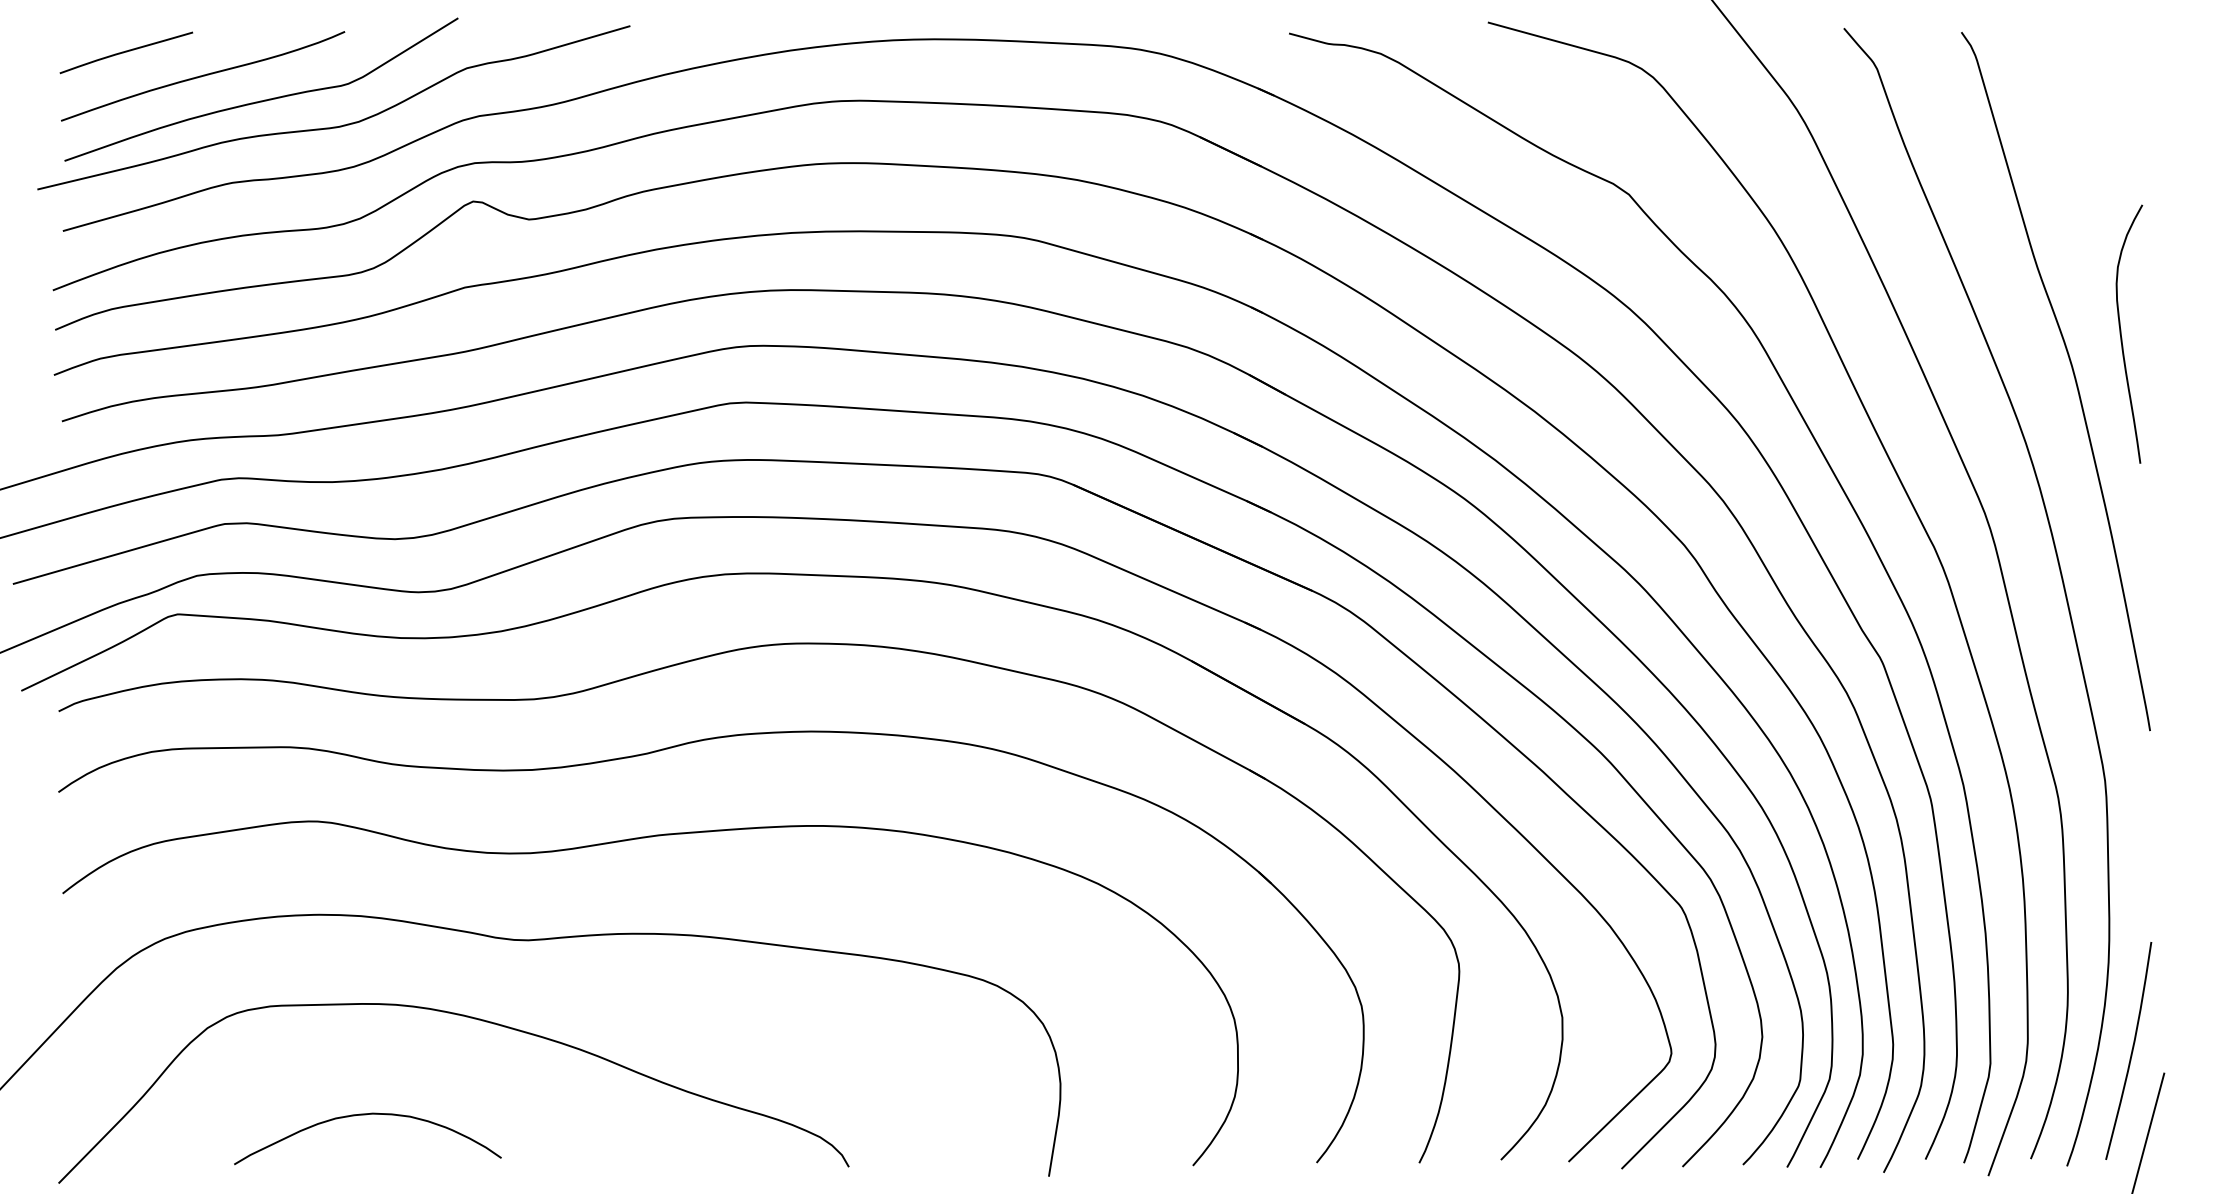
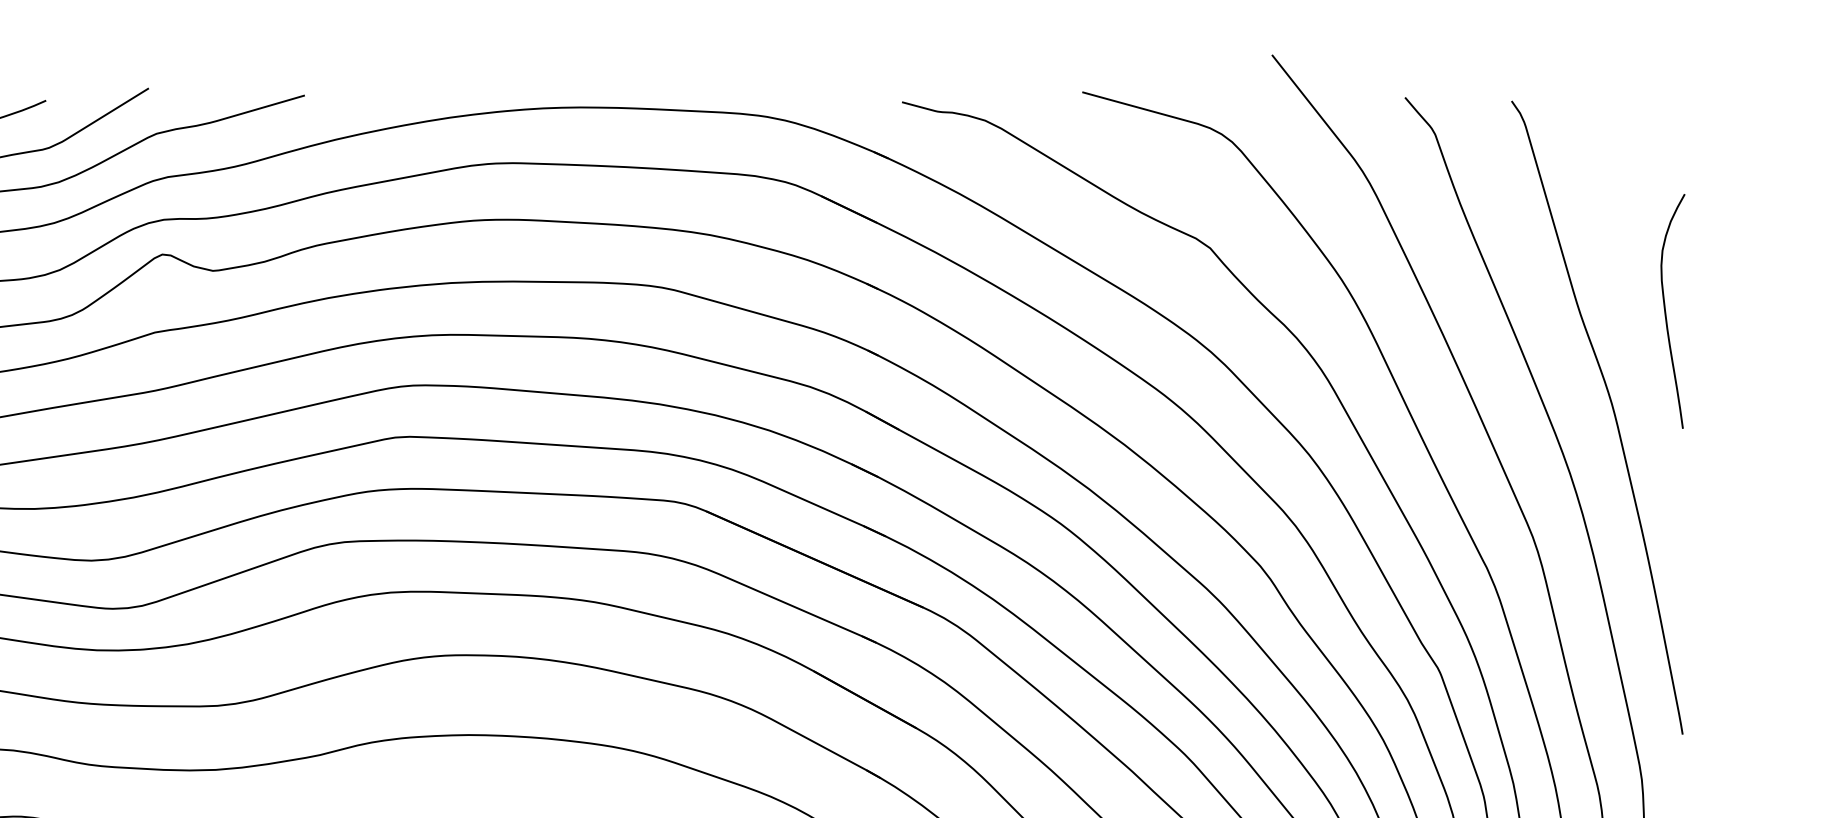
curve: (2121, 333) -> (1665, 310), moved

